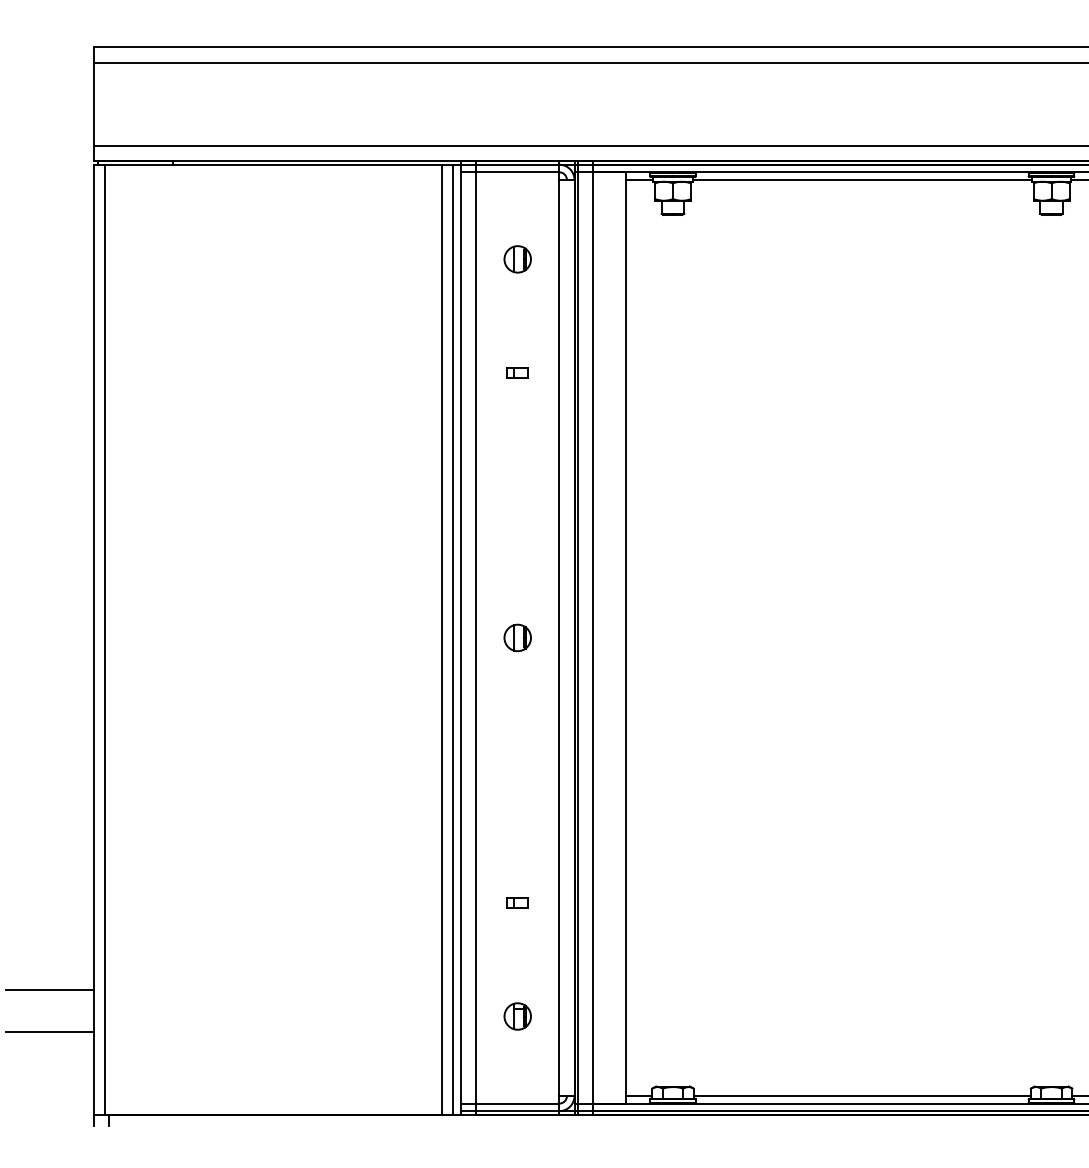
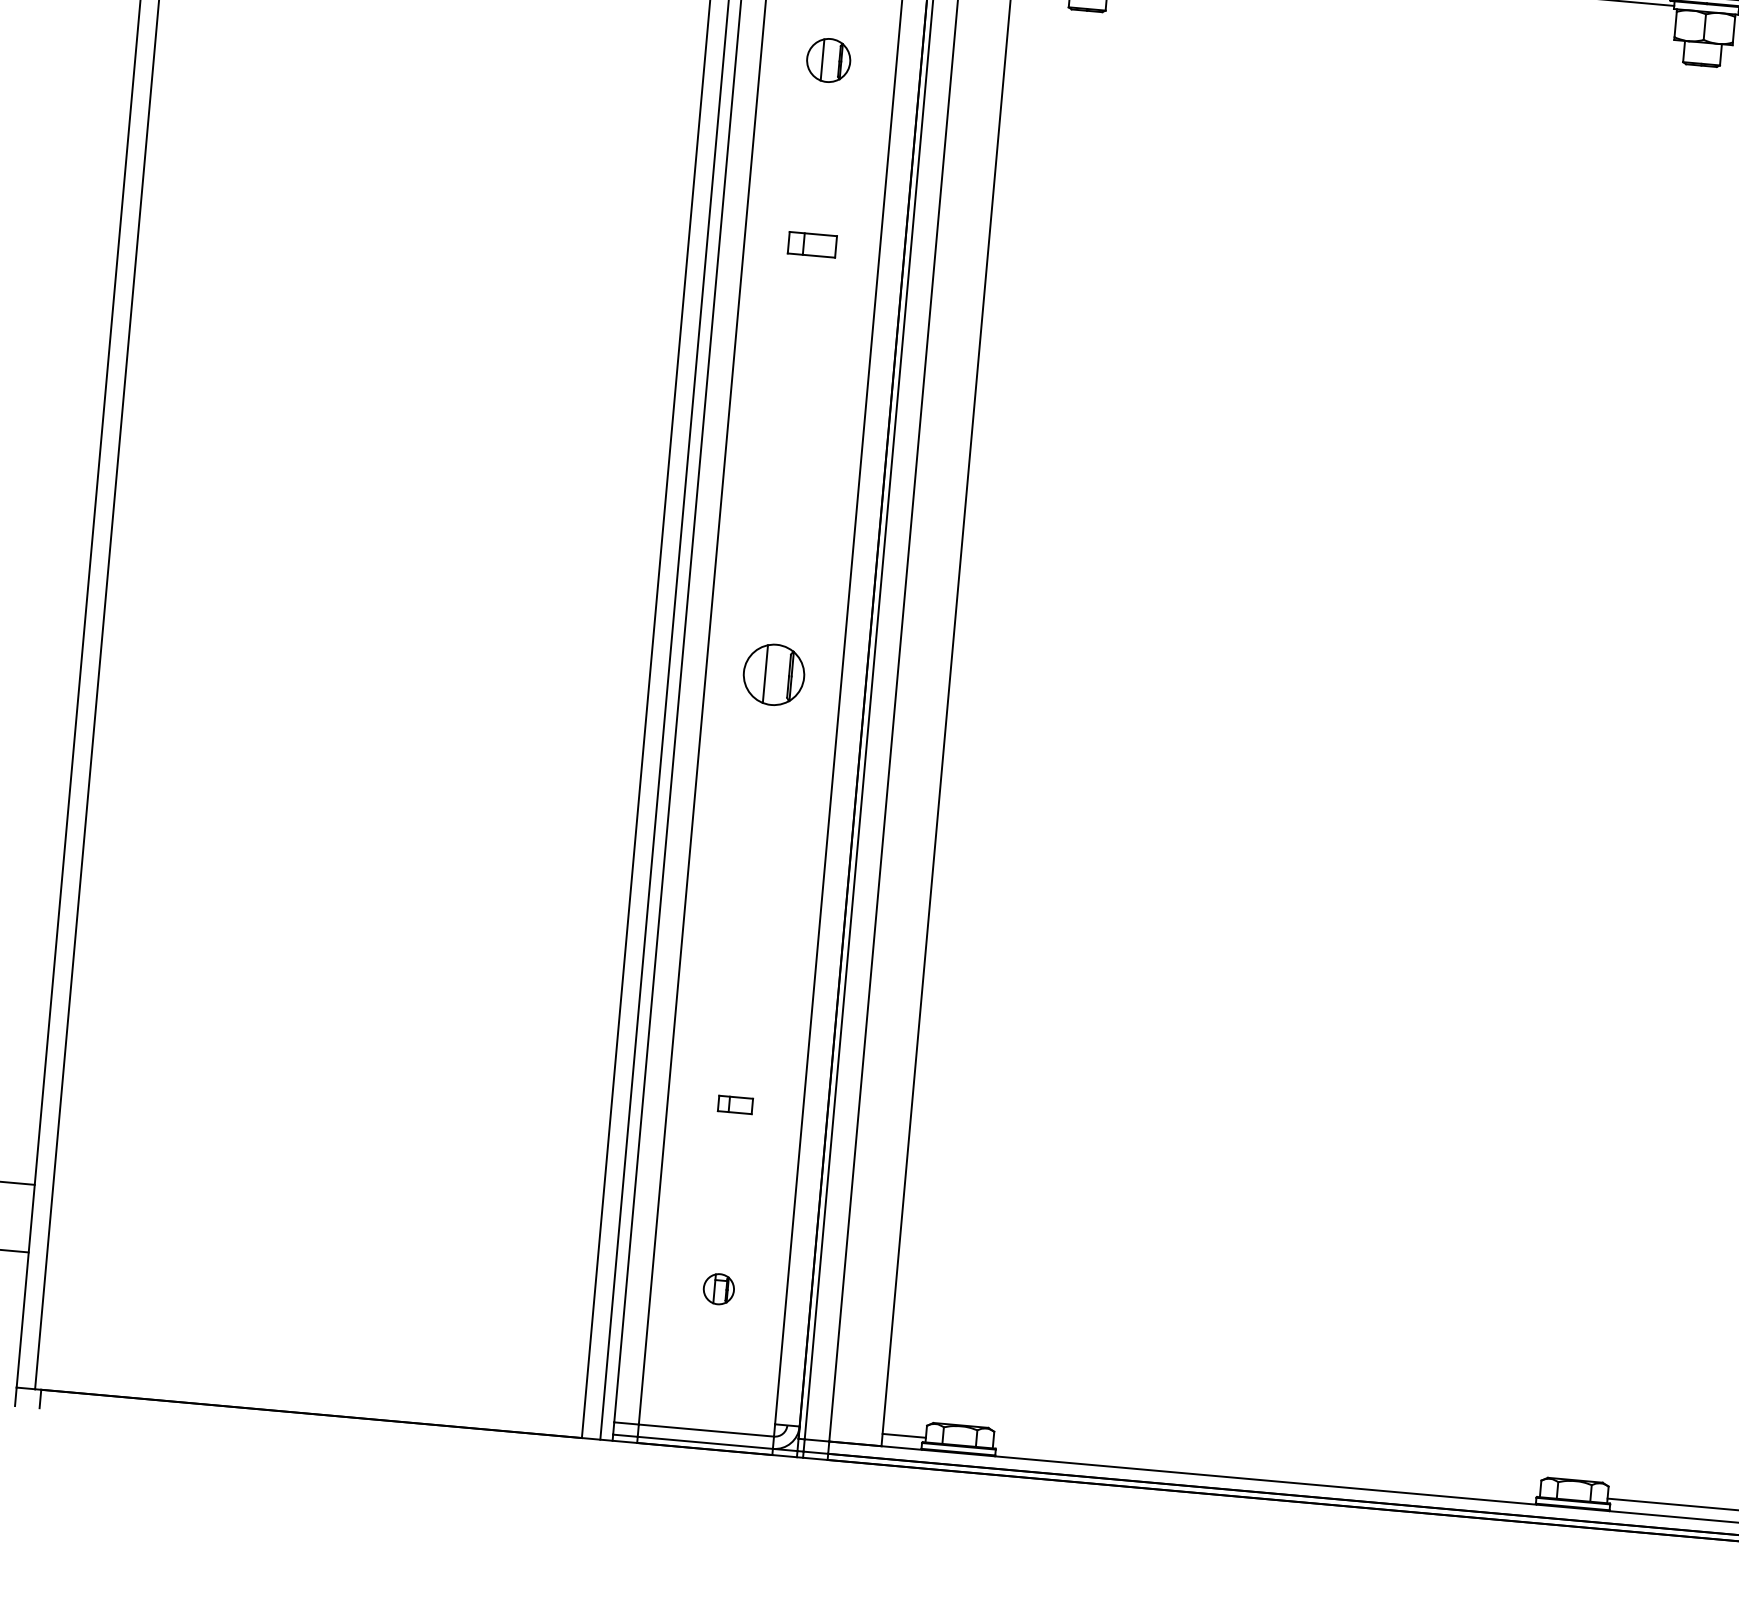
part: (517, 372) -> (811, 244), size x1.4
part: (517, 637) -> (773, 674), size x1.4
part: (517, 1016) -> (718, 1289), size x0.7
line: (861, 1096) -> (1265, 1468), removed

